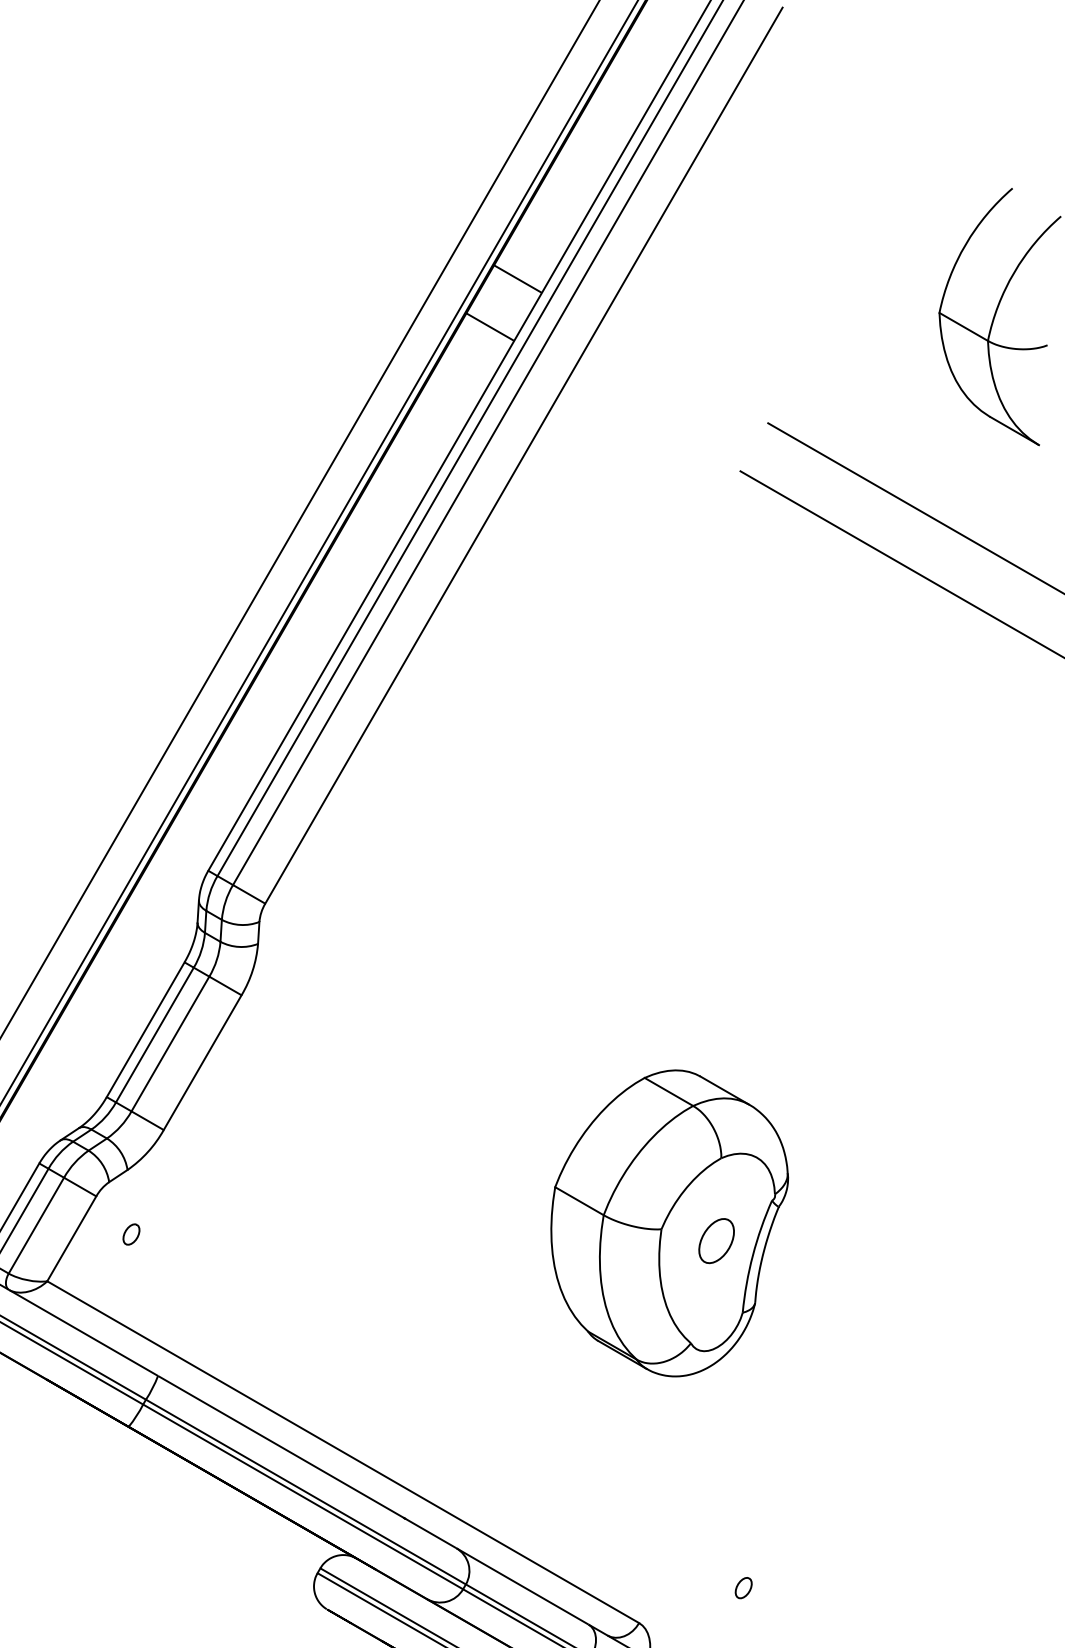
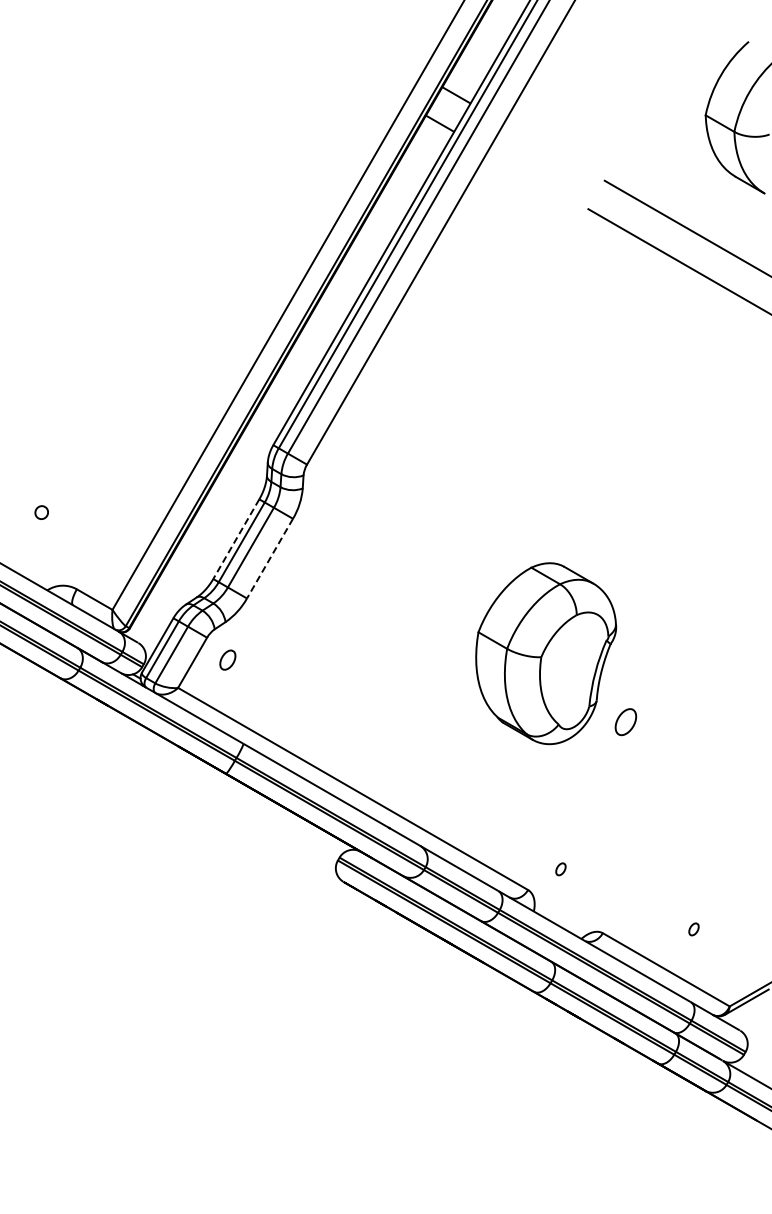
line: (145, 1030) -> (236, 539), solid -> dashed
line: (201, 1064) -> (269, 559), solid -> dashed
part: (130, 1234) -> (227, 660), size x1.6
part: (715, 1241) -> (625, 722), moved
part: (742, 1588) -> (560, 869), moved

